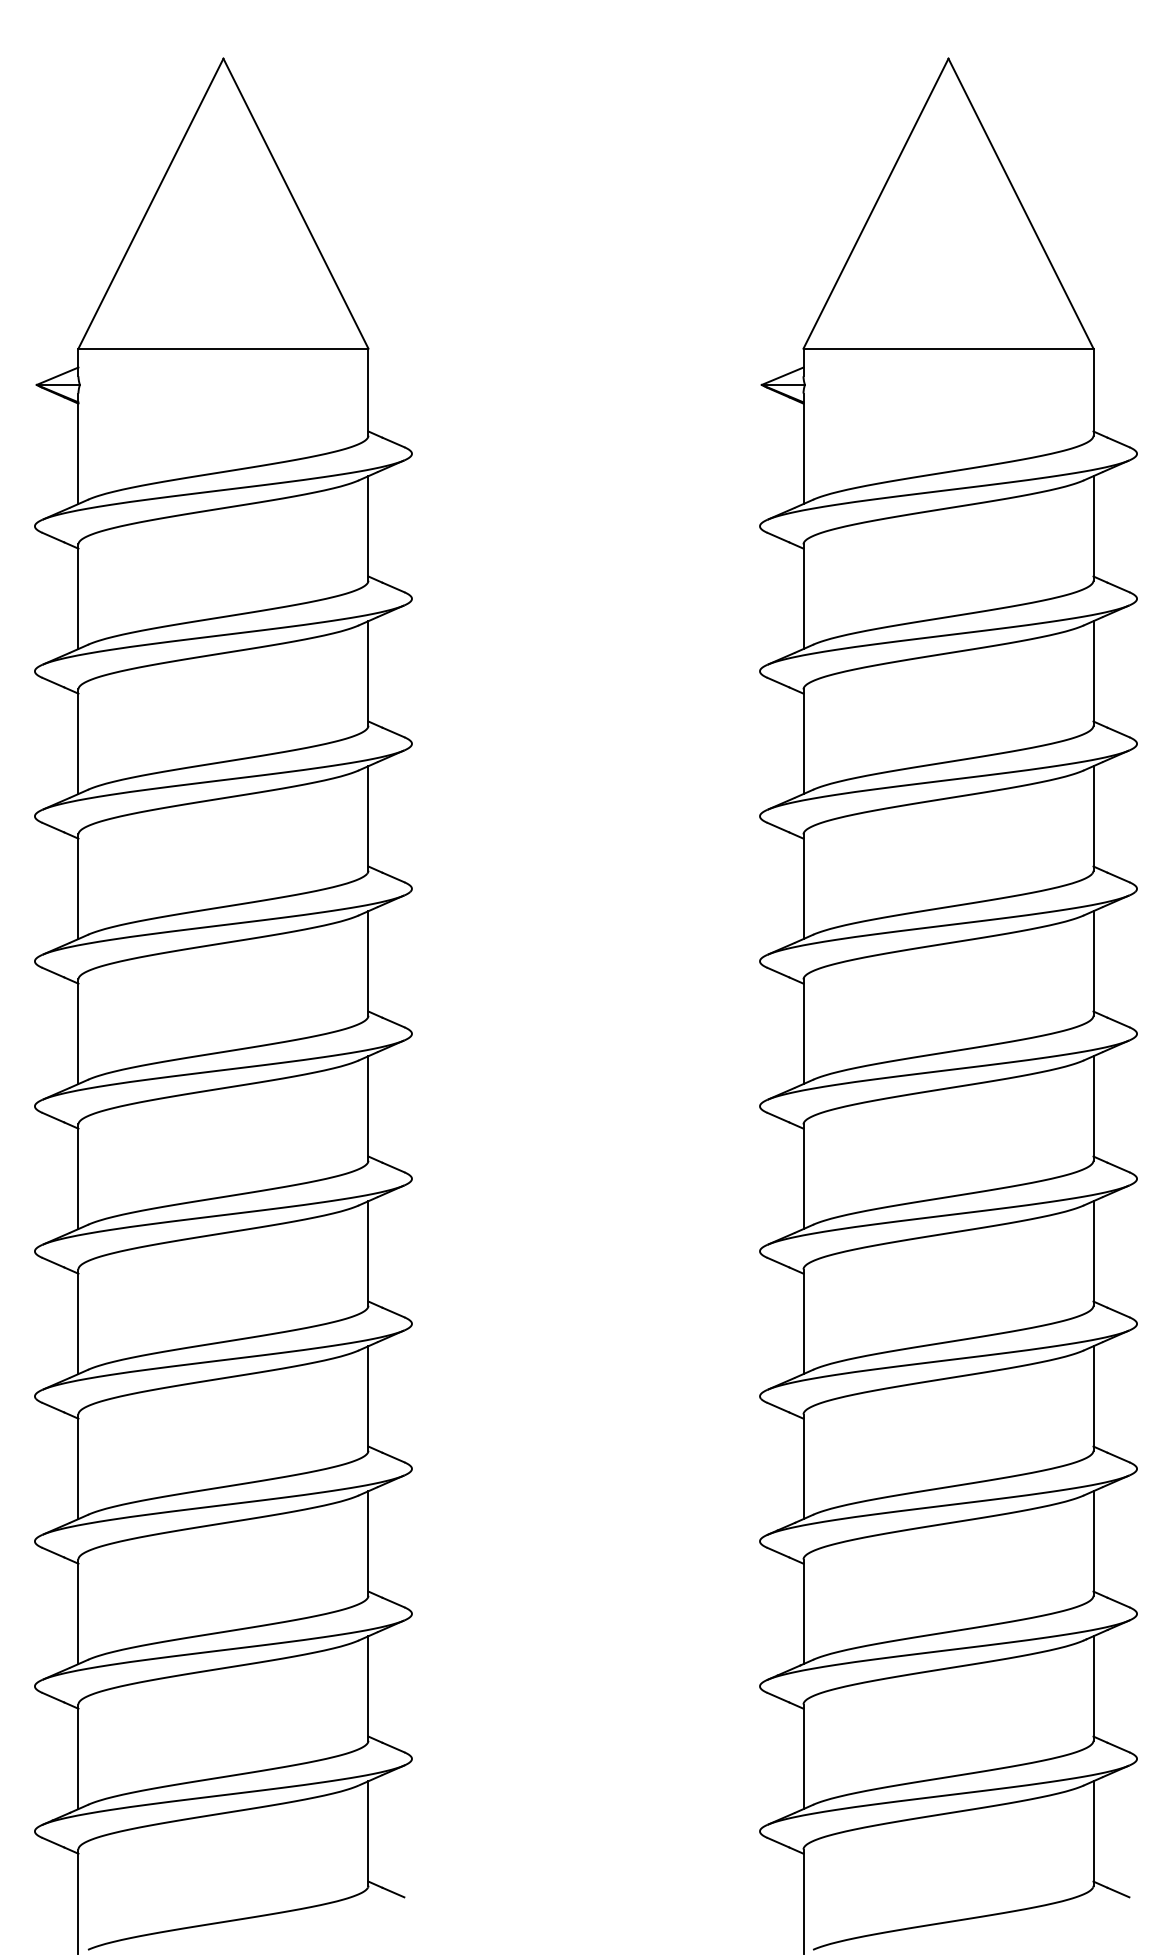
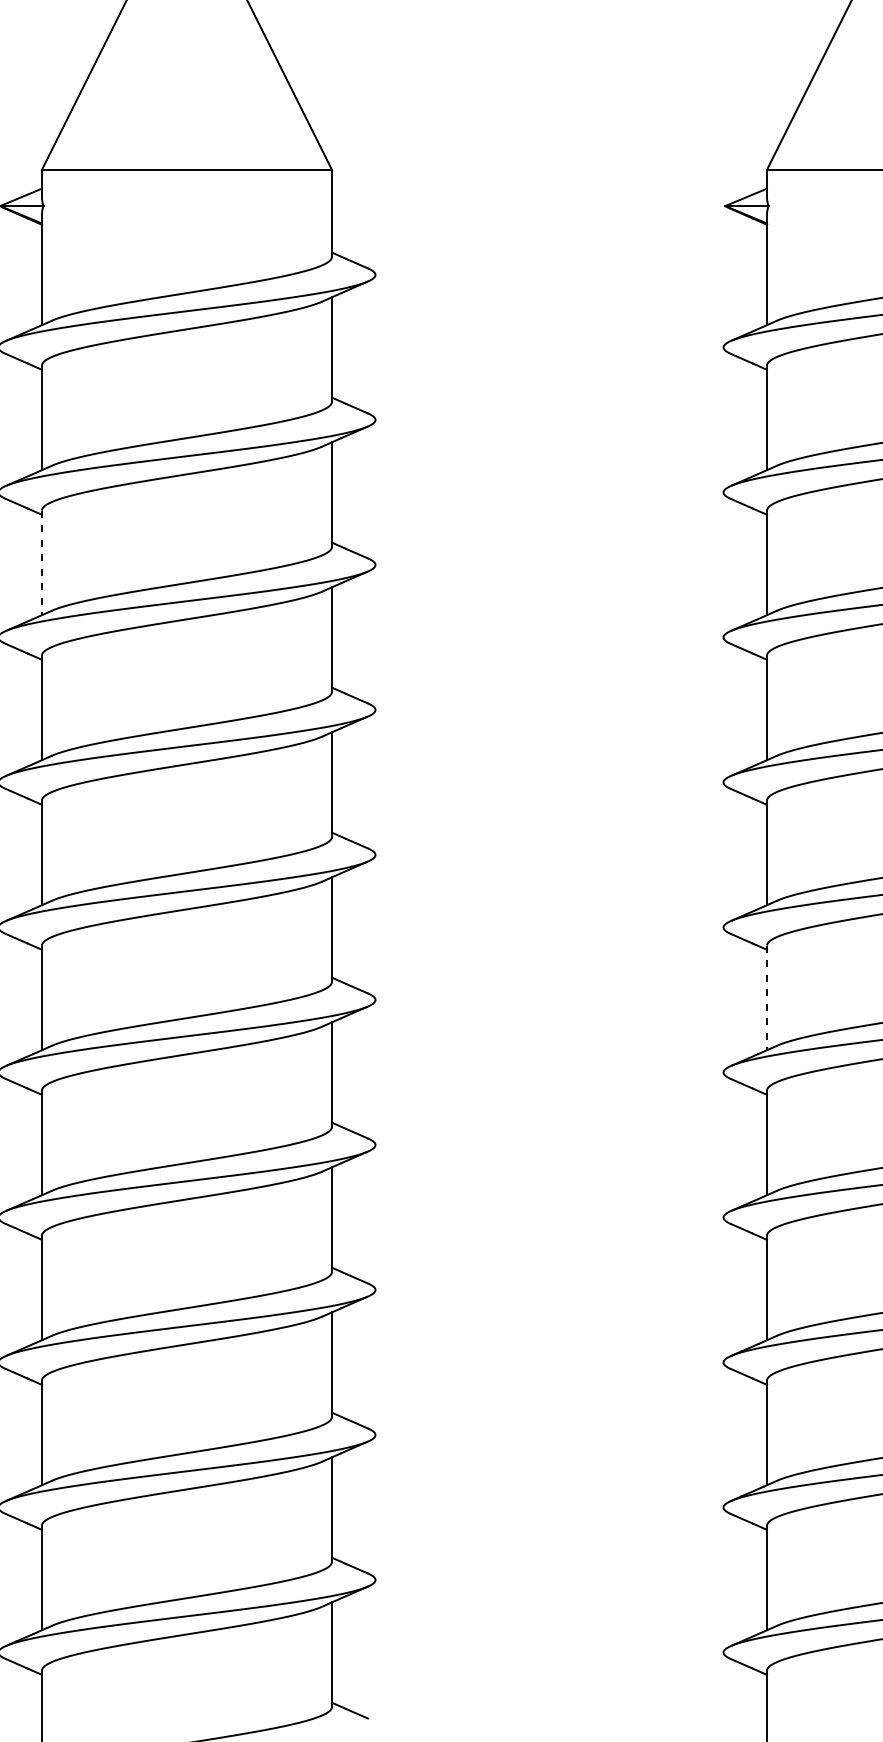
line: (78, 742) -> (42, 563), solid -> dashed
line: (803, 1177) -> (767, 998), solid -> dashed

